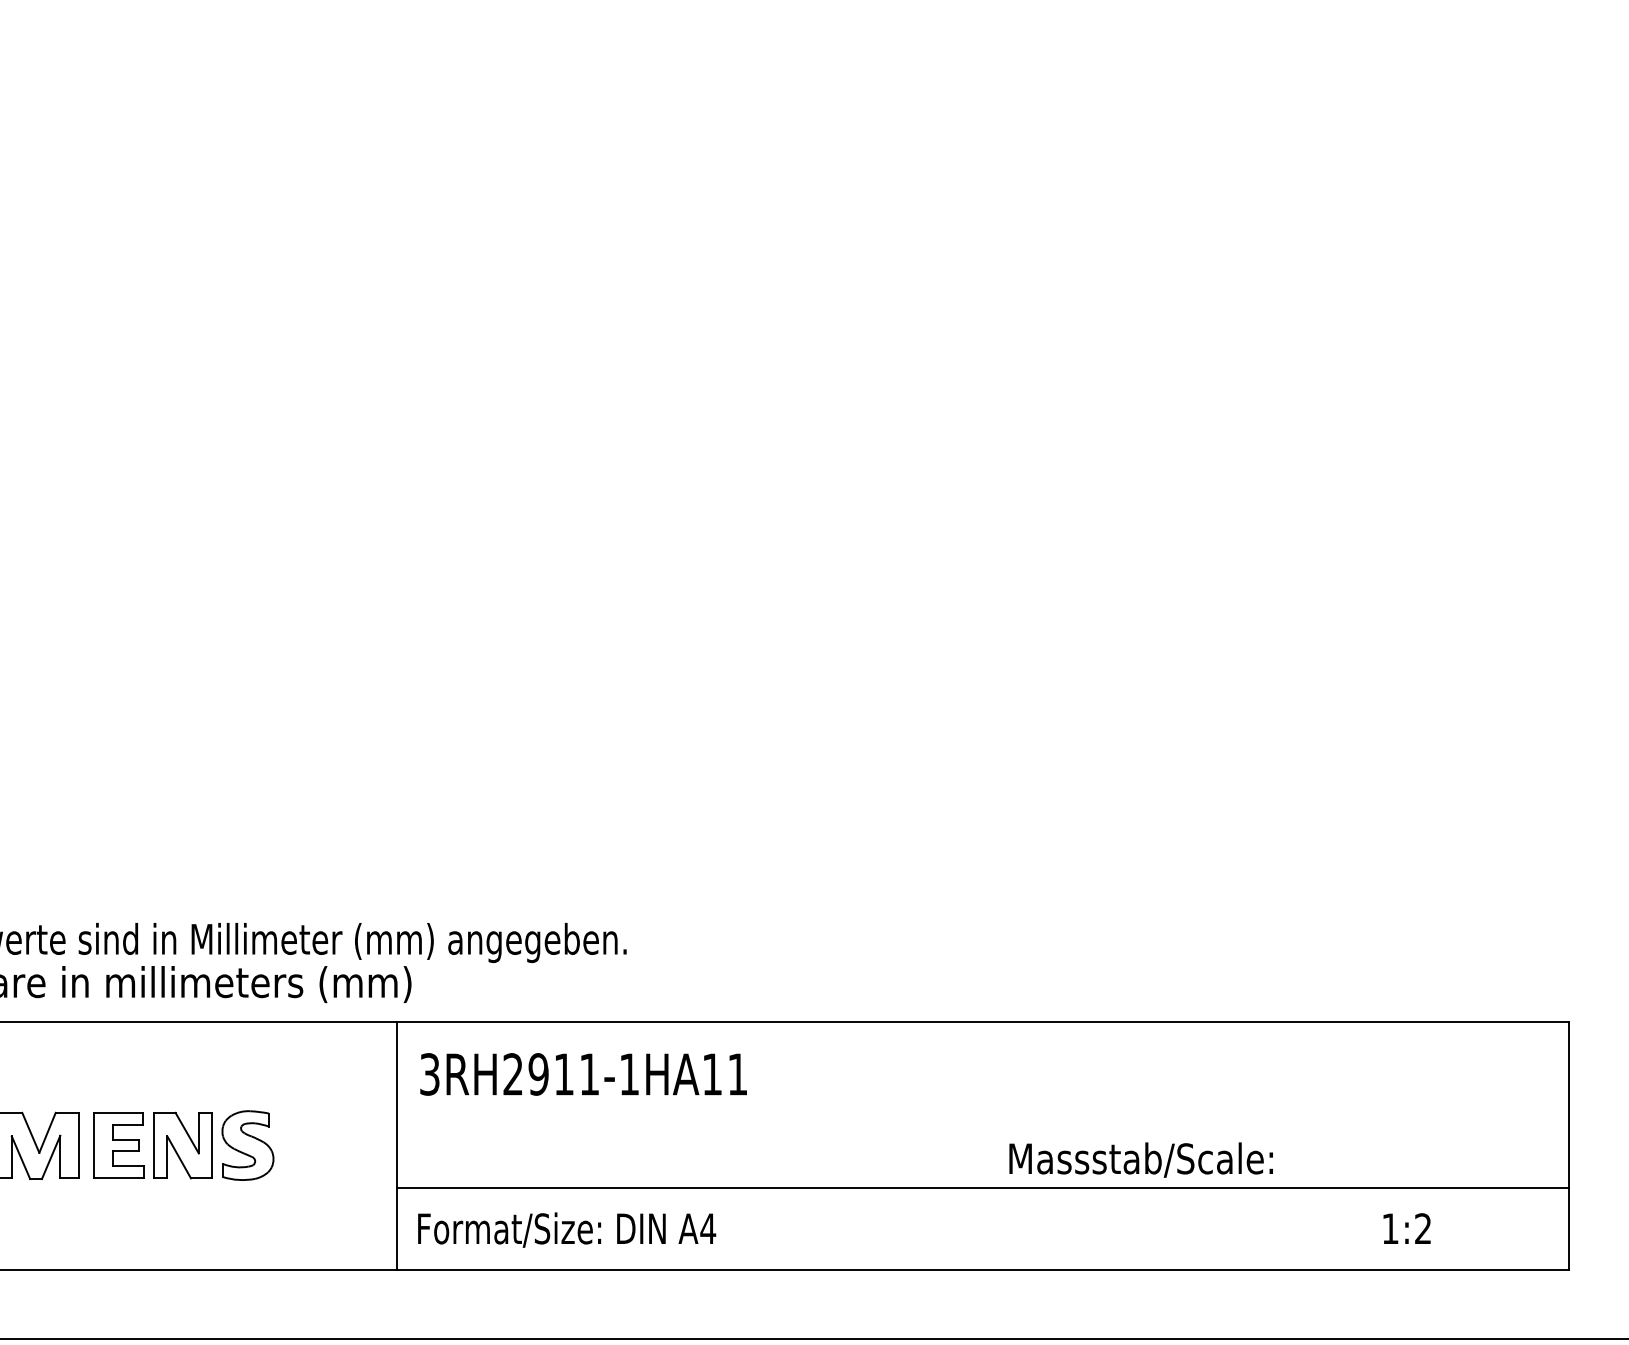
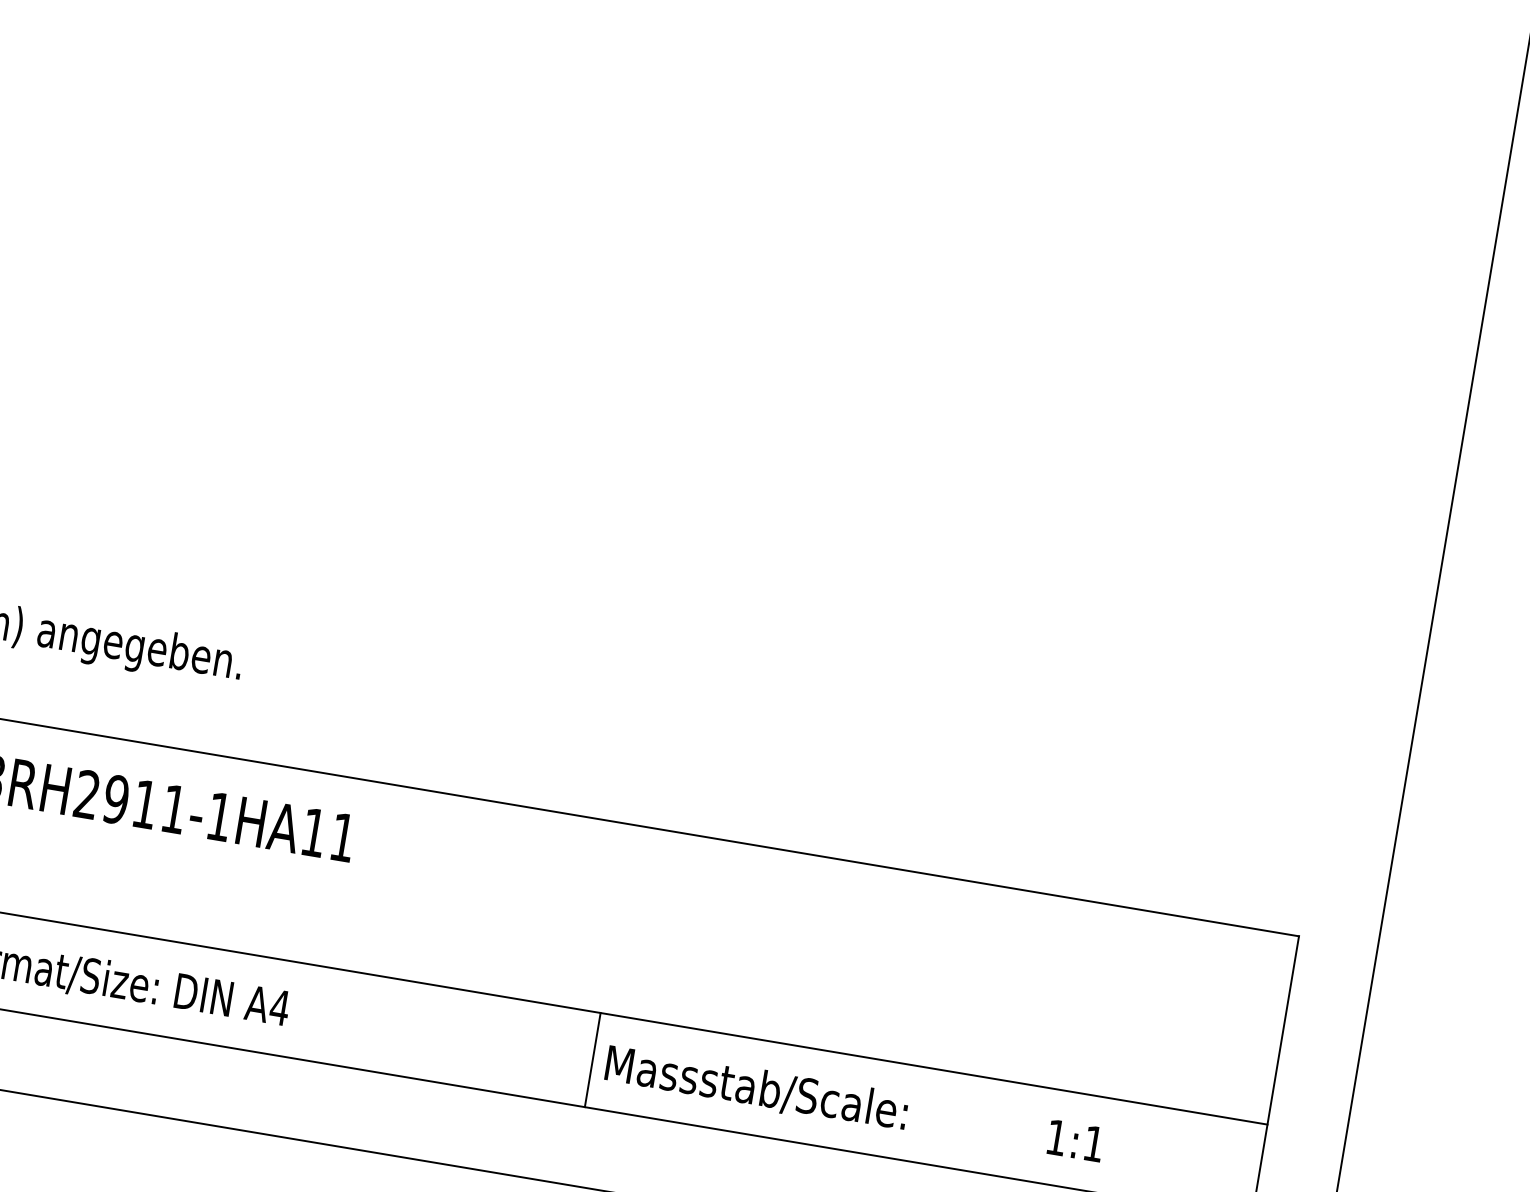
text: (1140, 1159) -> (755, 1088), moved
line: (983, 1228) -> (593, 1059), added
text: (1422, 1228) -> (1093, 1143), 1:2 -> 1:1

